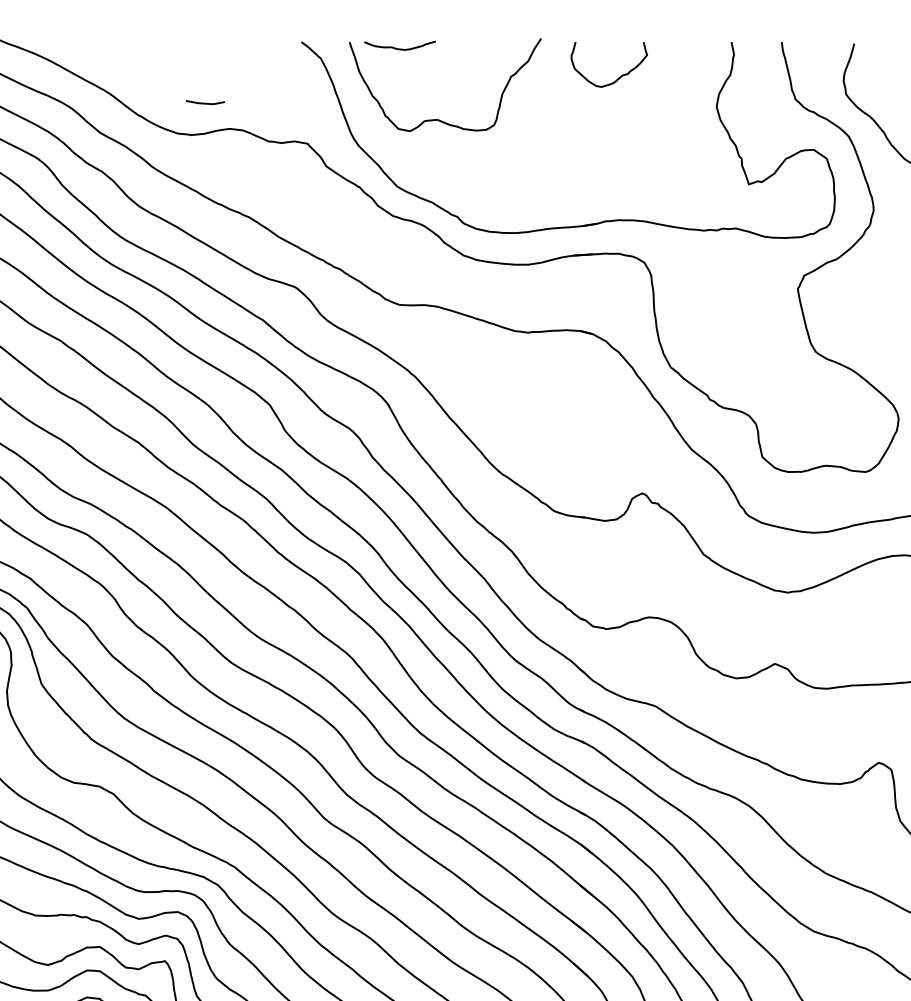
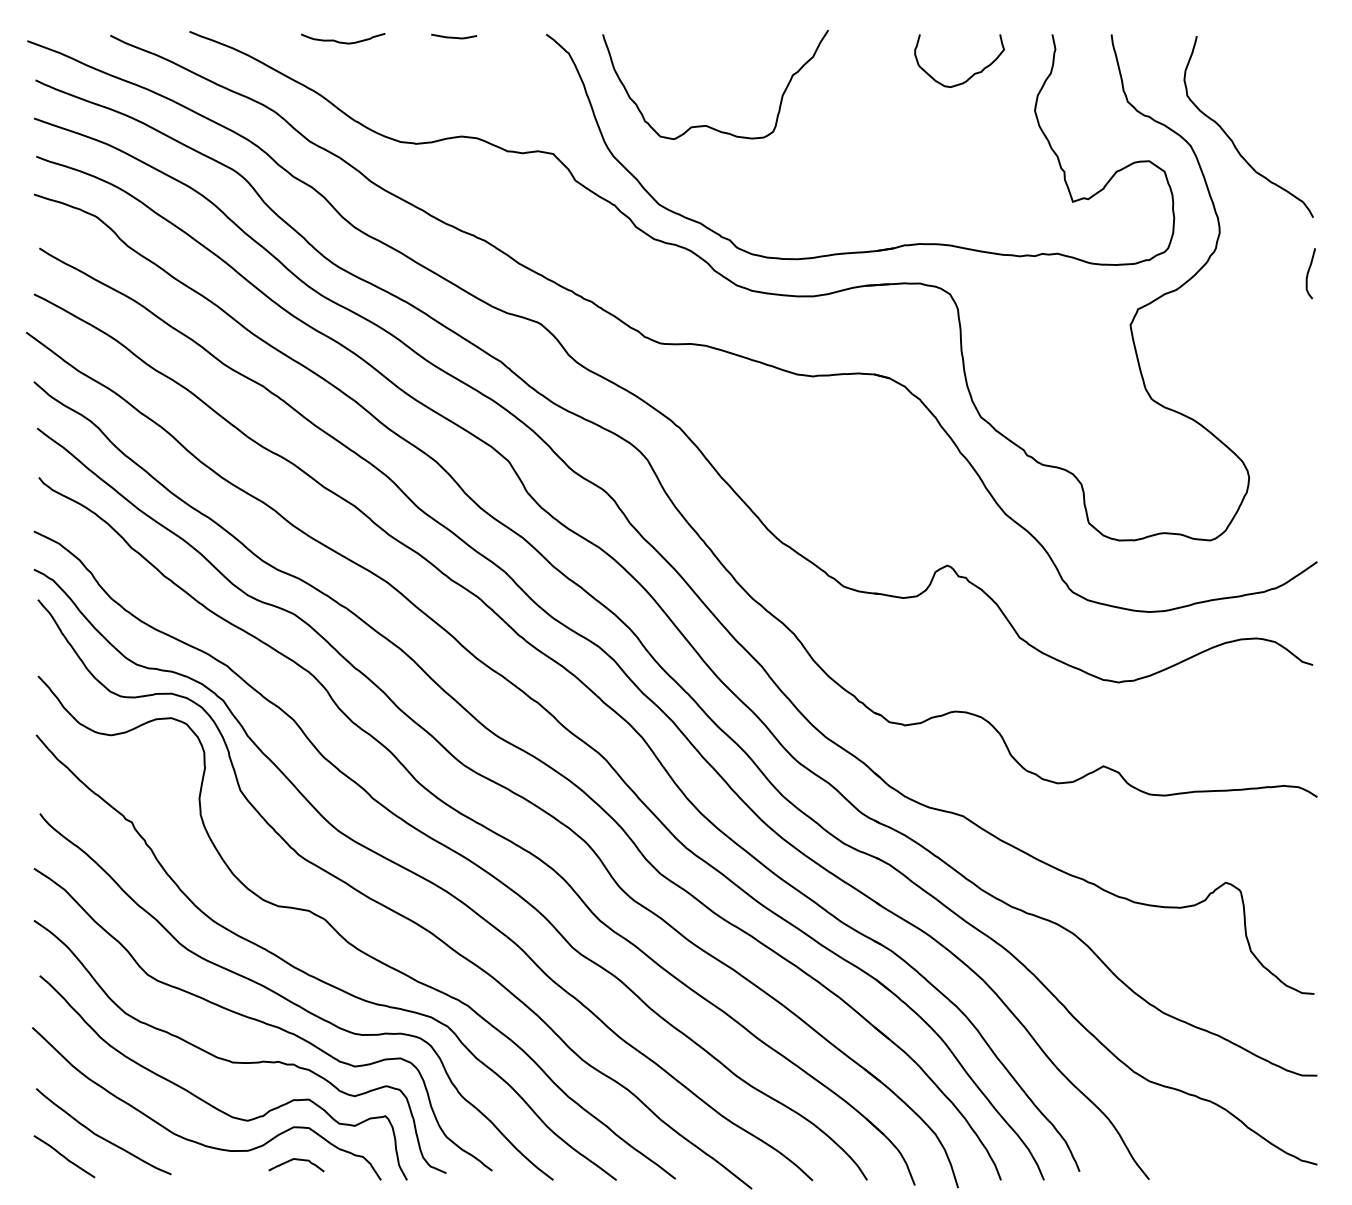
curve: (398, 48) -> (341, 41), moved
curve: (621, 75) -> (973, 73), moved
curve: (204, 102) -> (453, 36), moved

